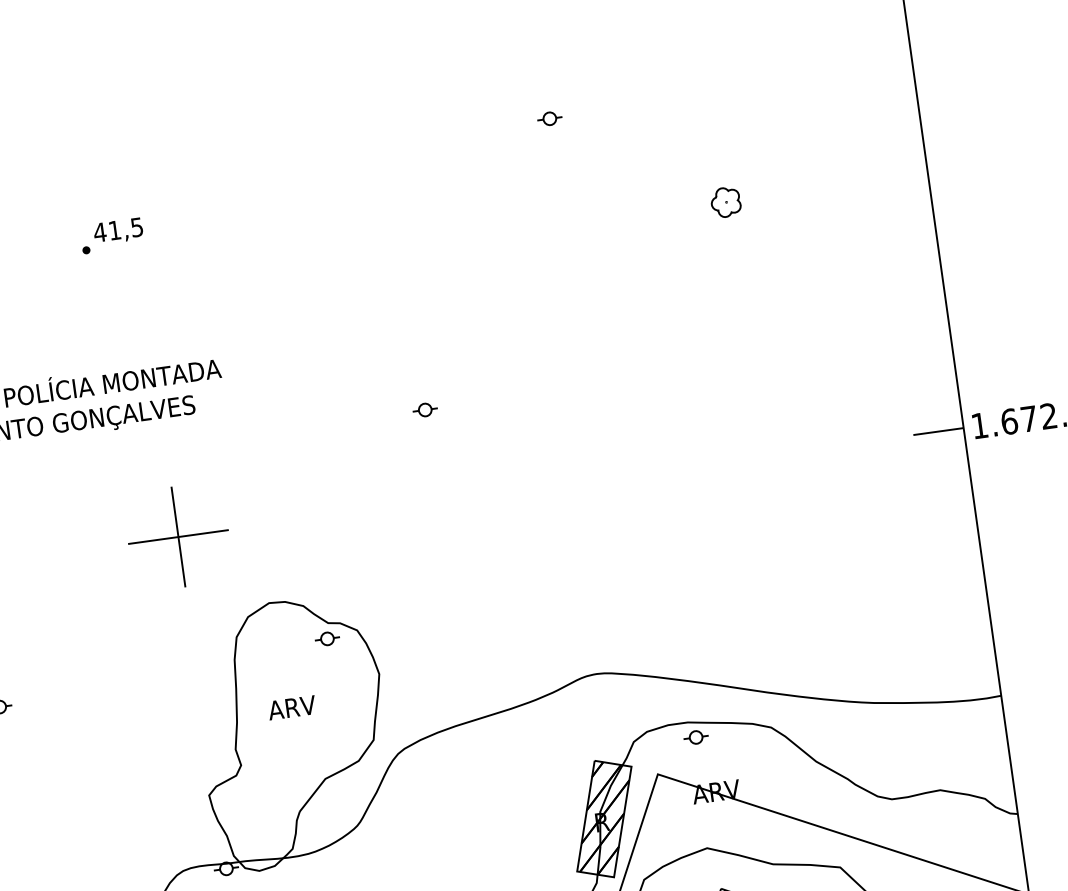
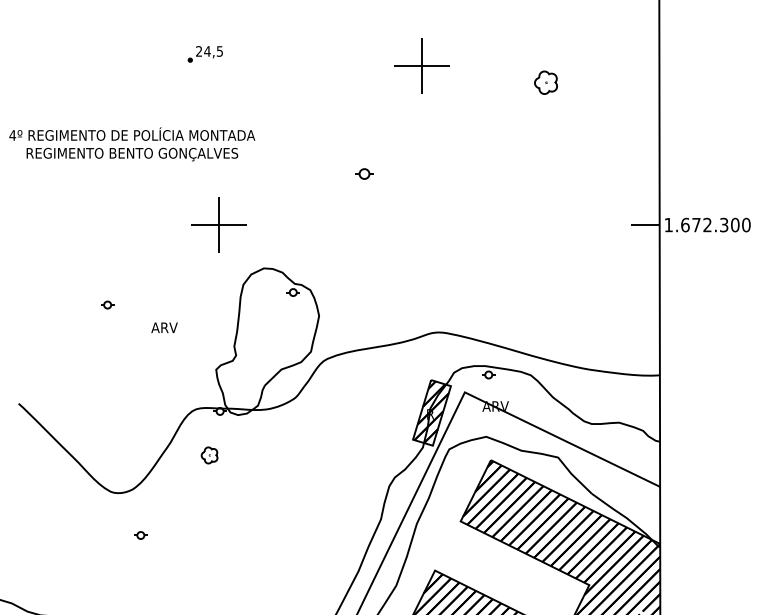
part: (549, 117) -> (455, 22), removed
part: (499, 202) -> (421, 65), added
part: (724, 202) -> (545, 82), size x1.4
text: (106, 231) -> (202, 51), 41,5 -> 24,5
part: (424, 409) -> (364, 173), size x1.4
text: (291, 707) -> (164, 327), moved

